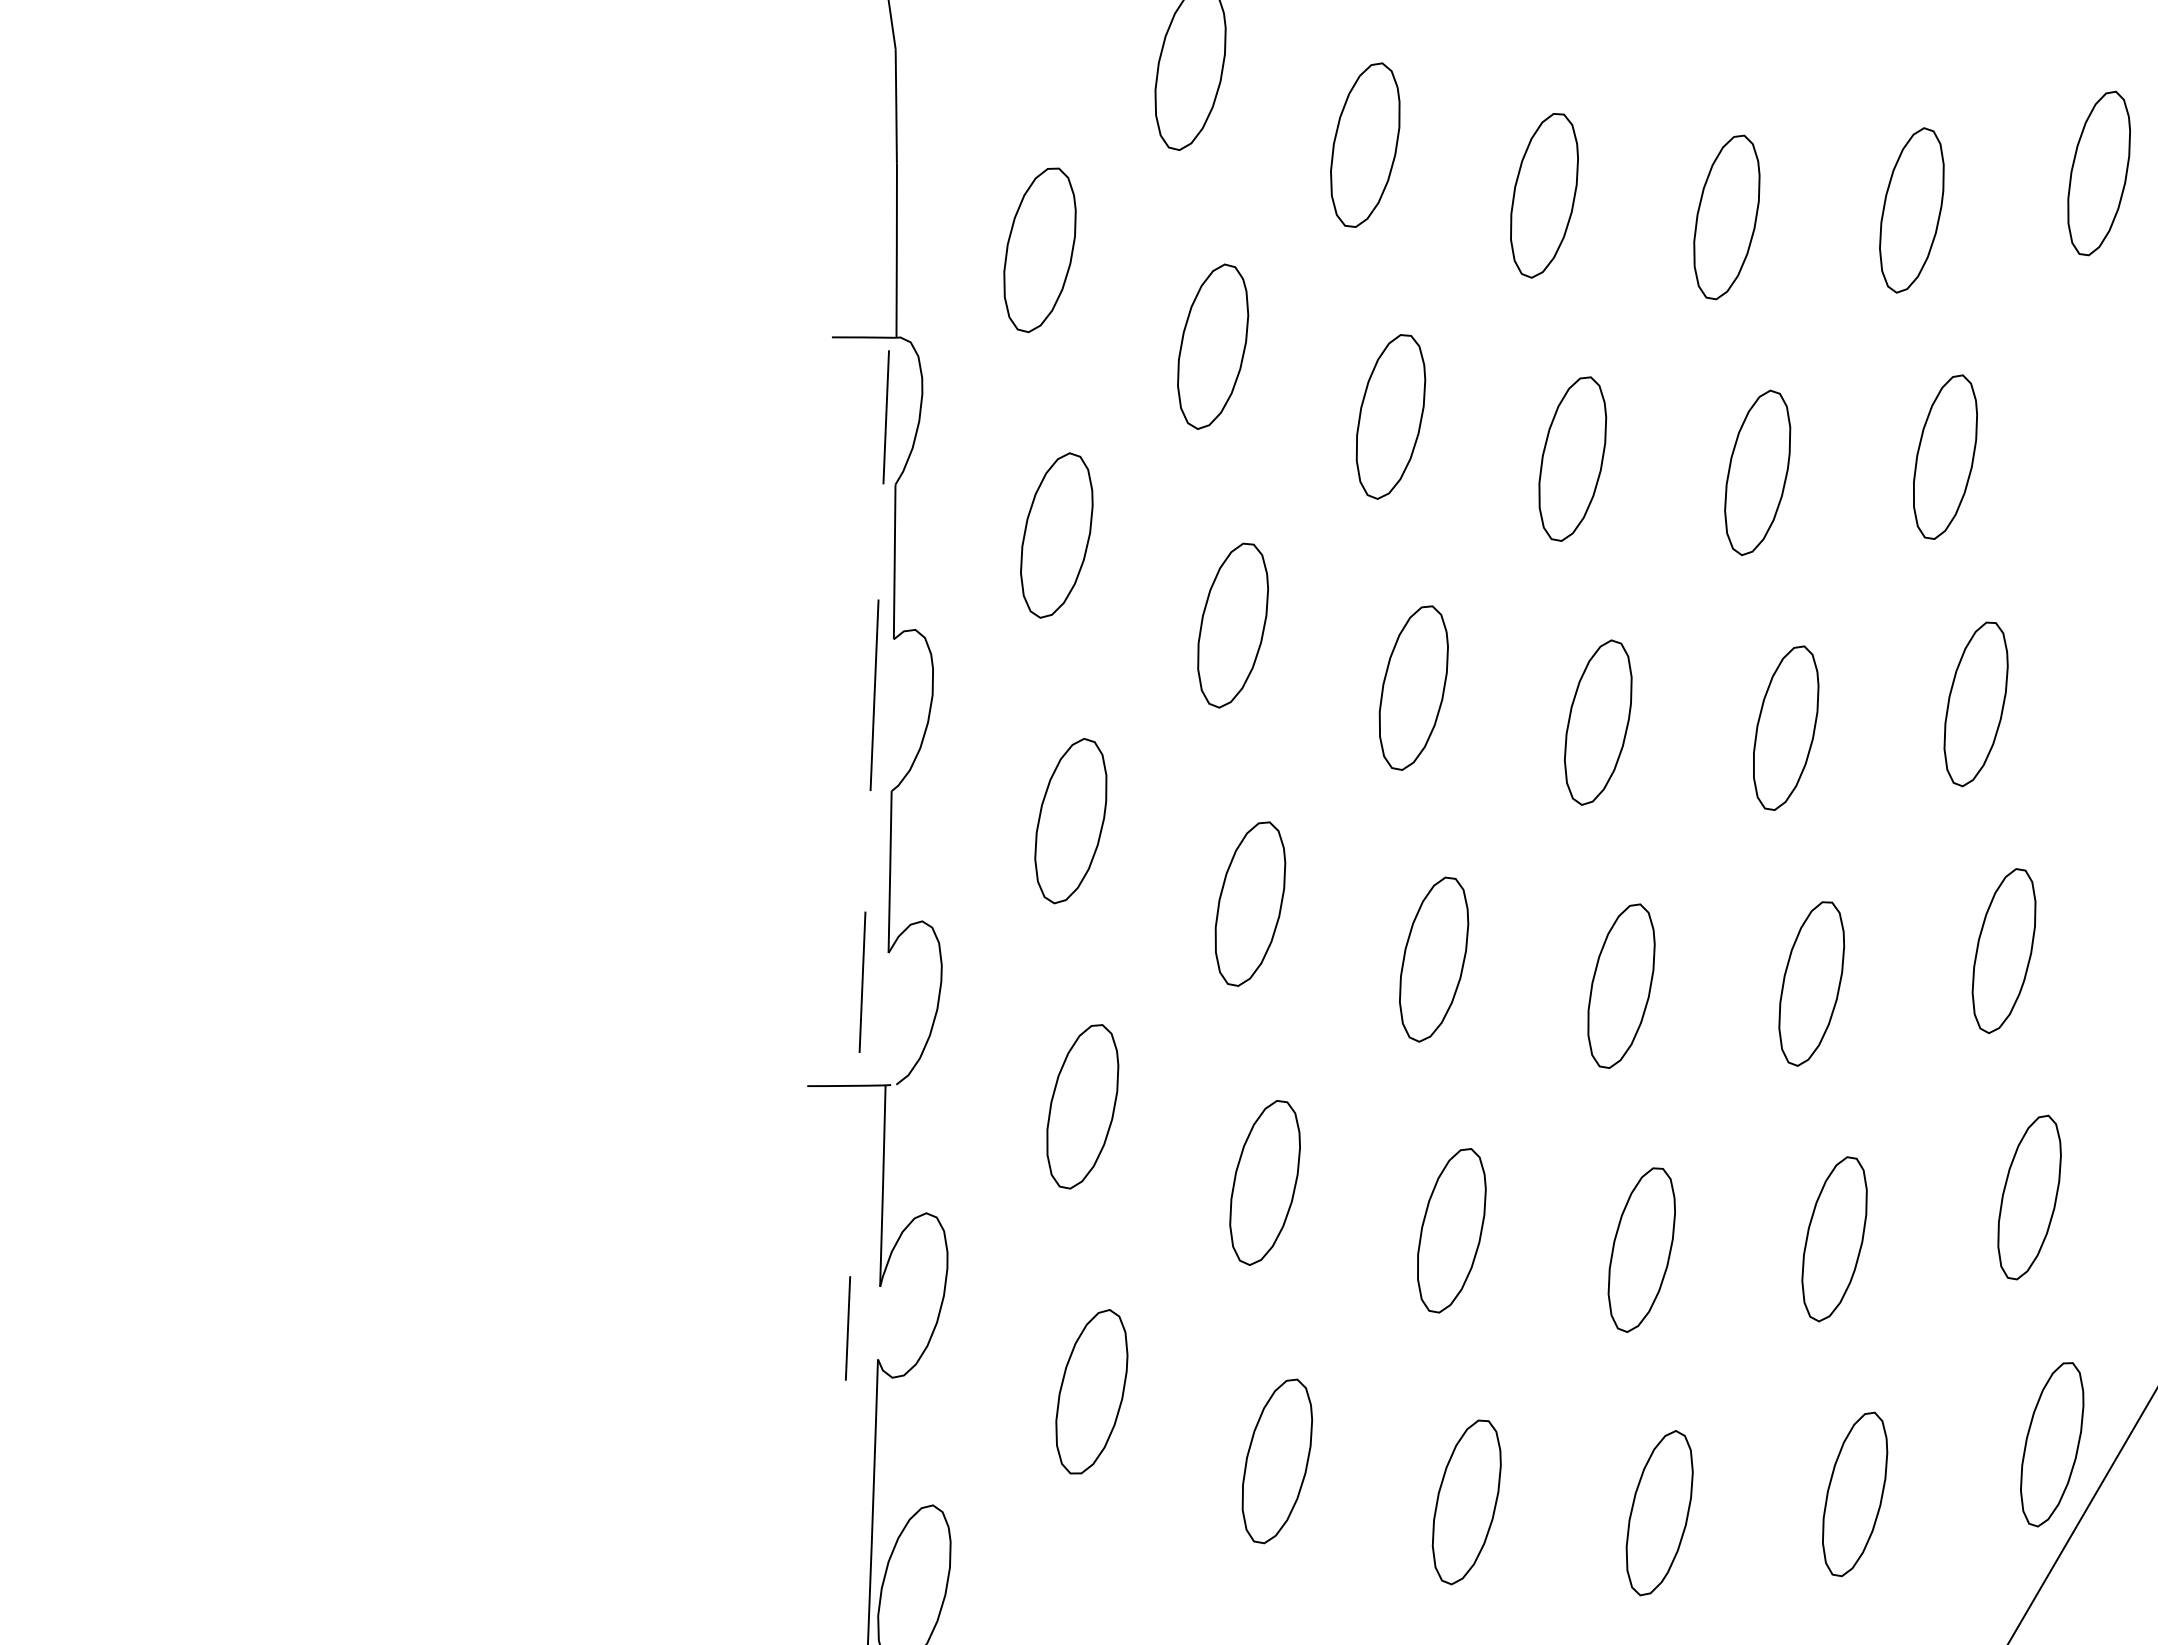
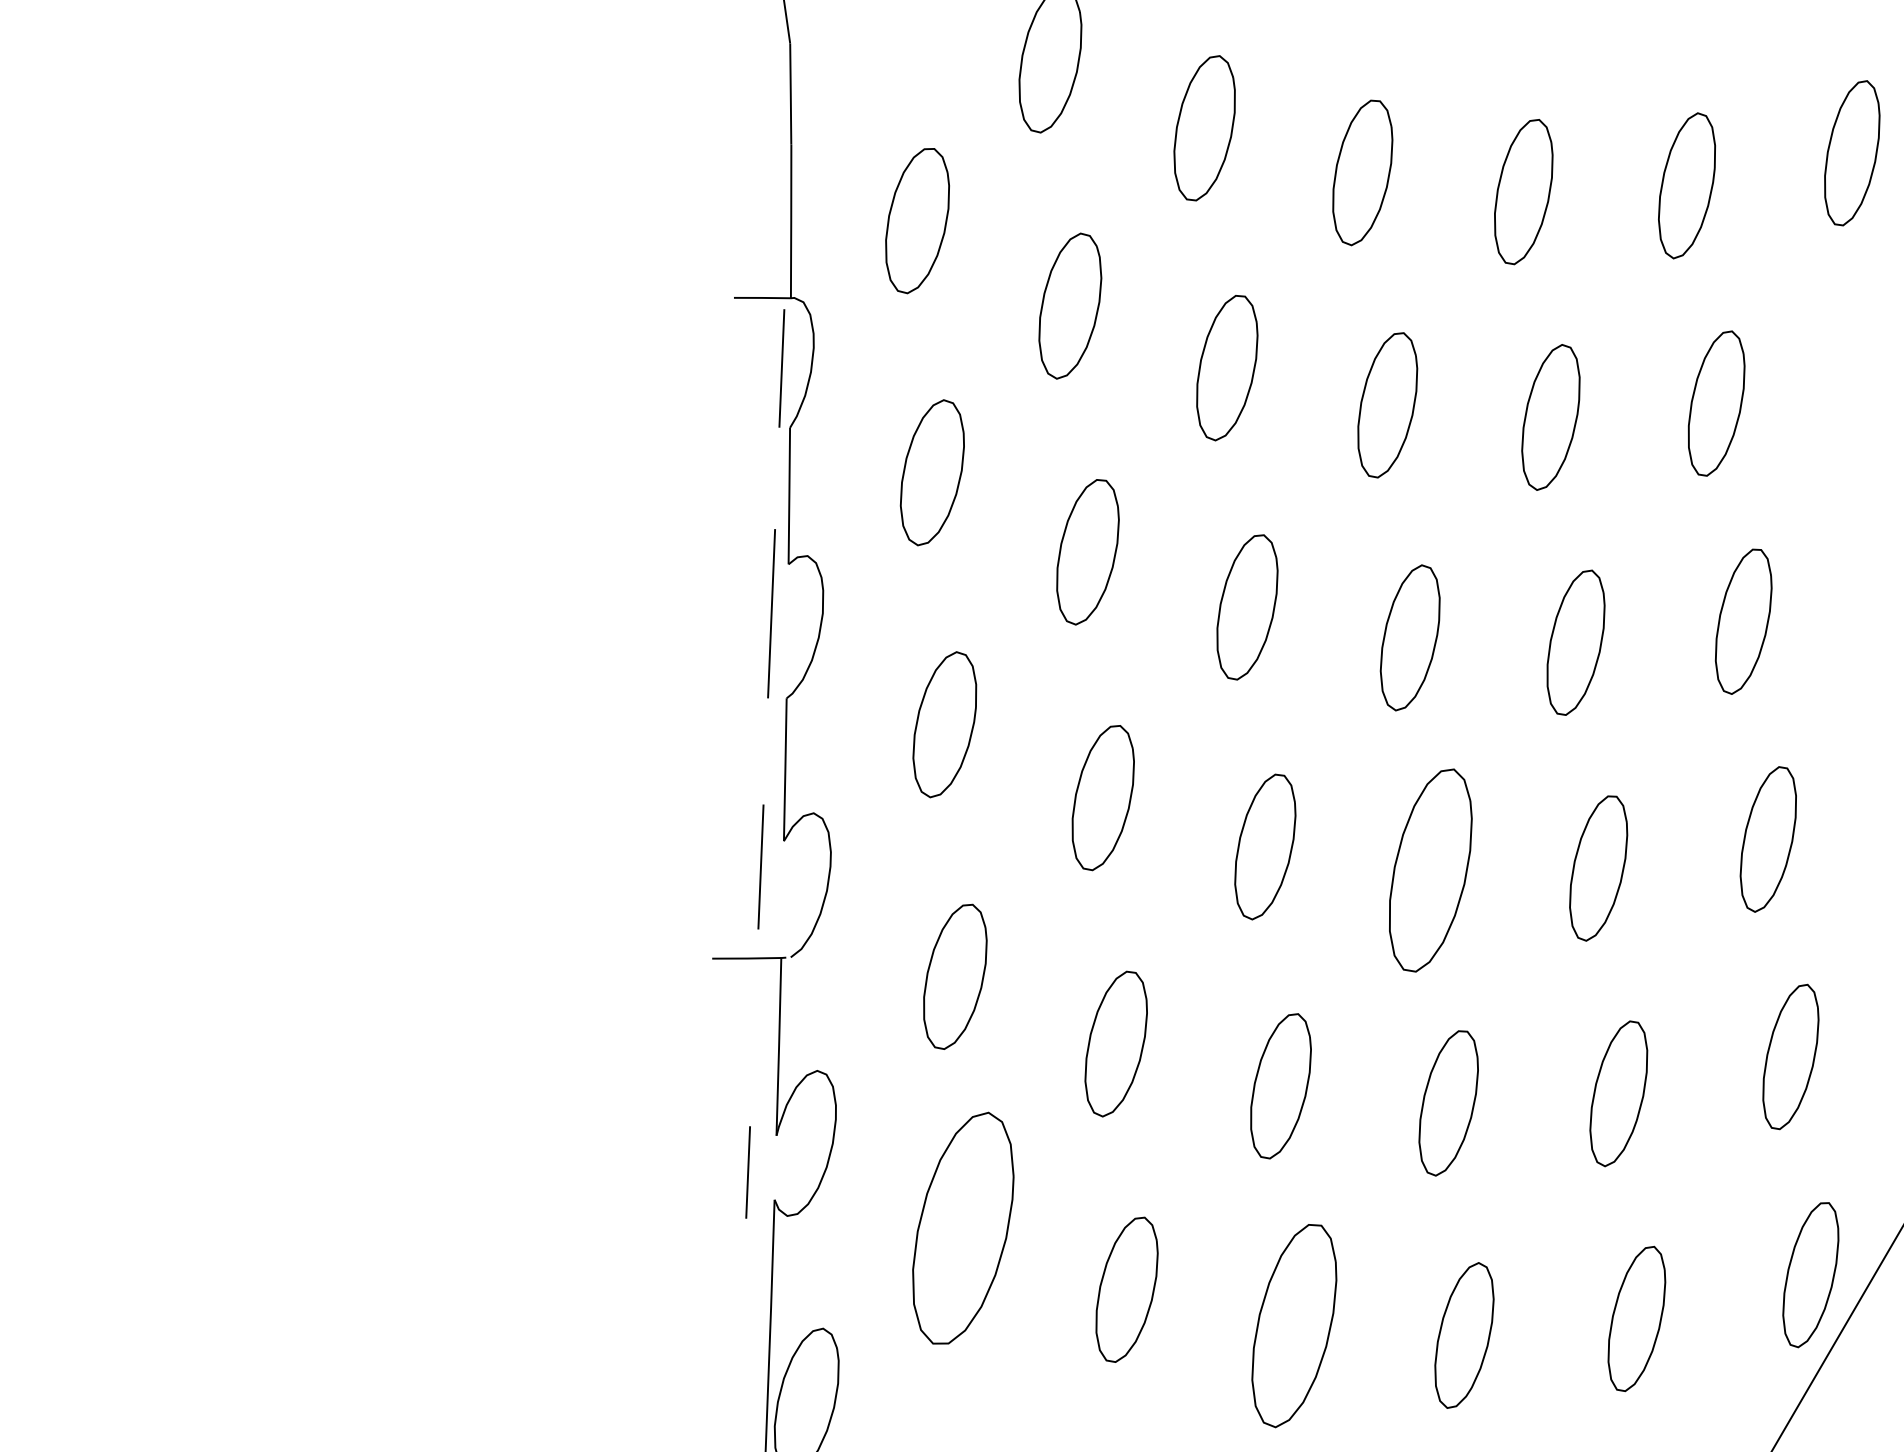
part: (1621, 985) -> (1430, 869), size x1.4
part: (1091, 1391) -> (963, 1228), size x1.6
part: (1466, 1502) -> (1293, 1326), size x1.4

